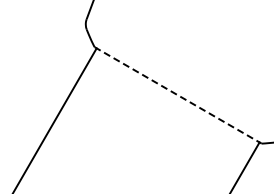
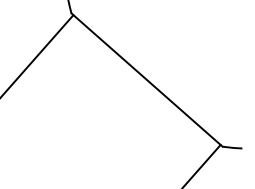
line: (178, 95) -> (147, 80), dashed -> solid

